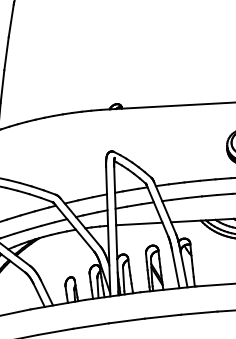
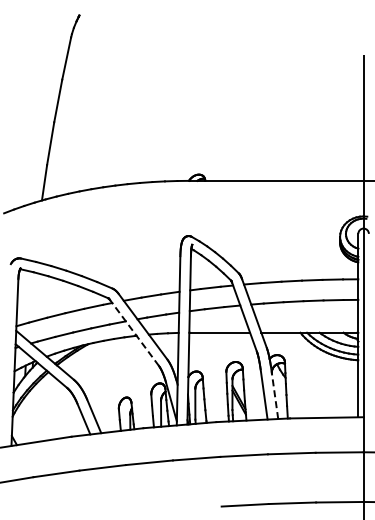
line: (74, 228) -> (134, 333), solid -> dashed
line: (183, 268) -> (274, 393), solid -> dashed

